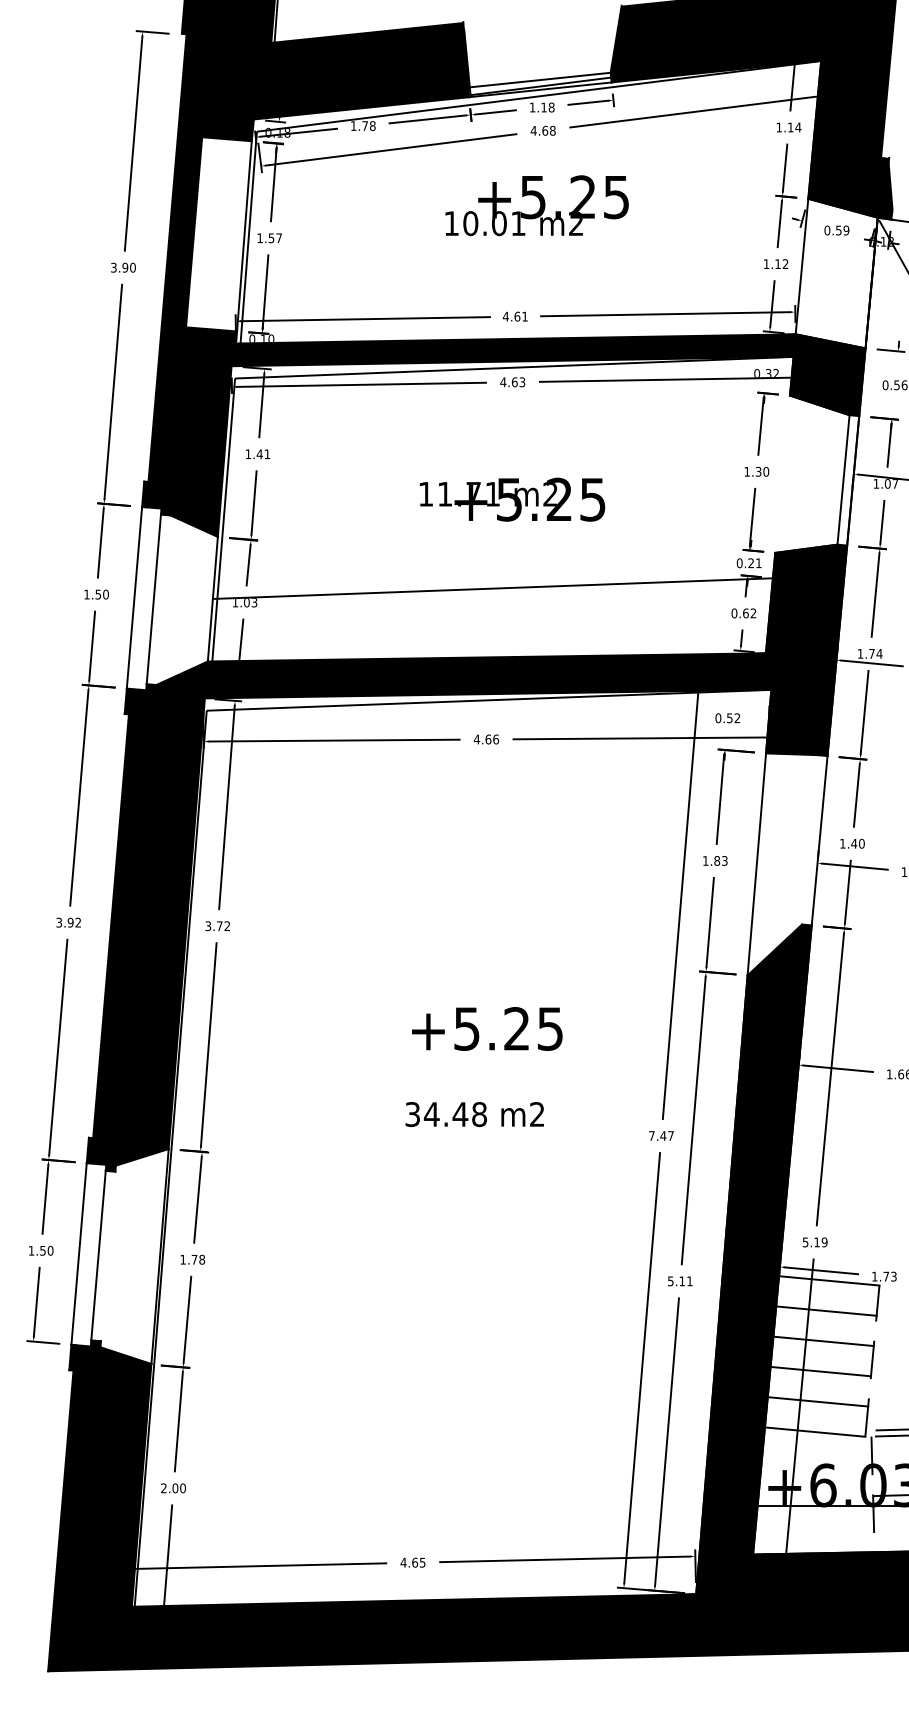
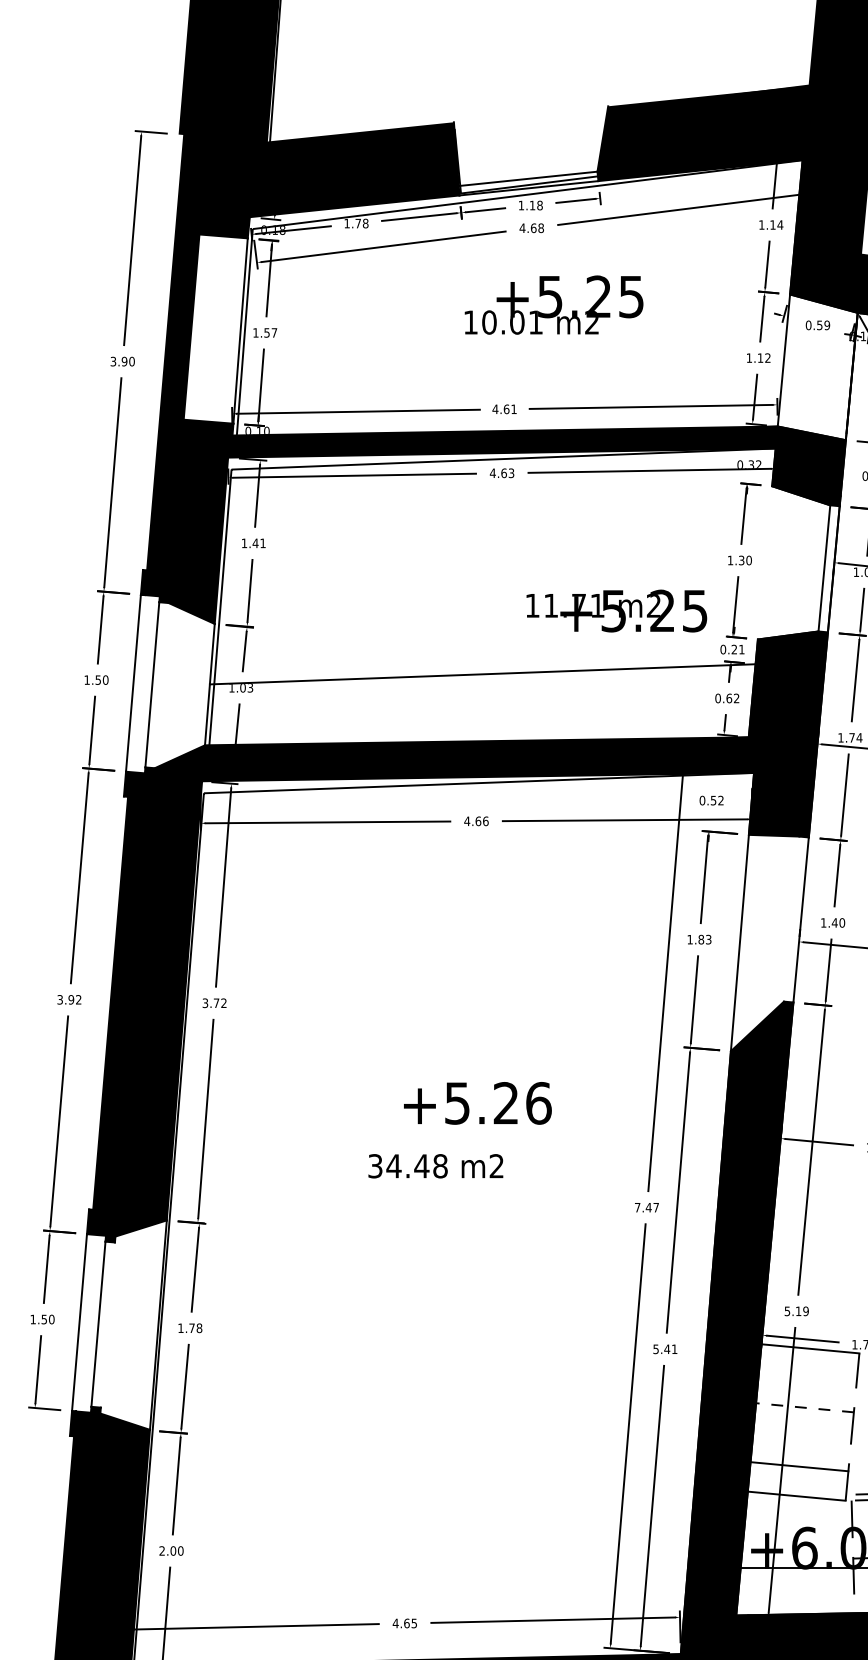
text: (536, 205) -> (553, 304), moved
text: (512, 499) -> (616, 610), moved
text: (550, 1028) -> (538, 1102), +5.25 -> +5.26
text: (474, 1114) -> (435, 1166), moved
text: (682, 1281) -> (667, 1349), 5.11 -> 5.41
line: (826, 1310) -> (807, 1377), removed
line: (823, 1341) -> (804, 1407), solid -> dashed
line: (820, 1371) -> (801, 1437), removed

